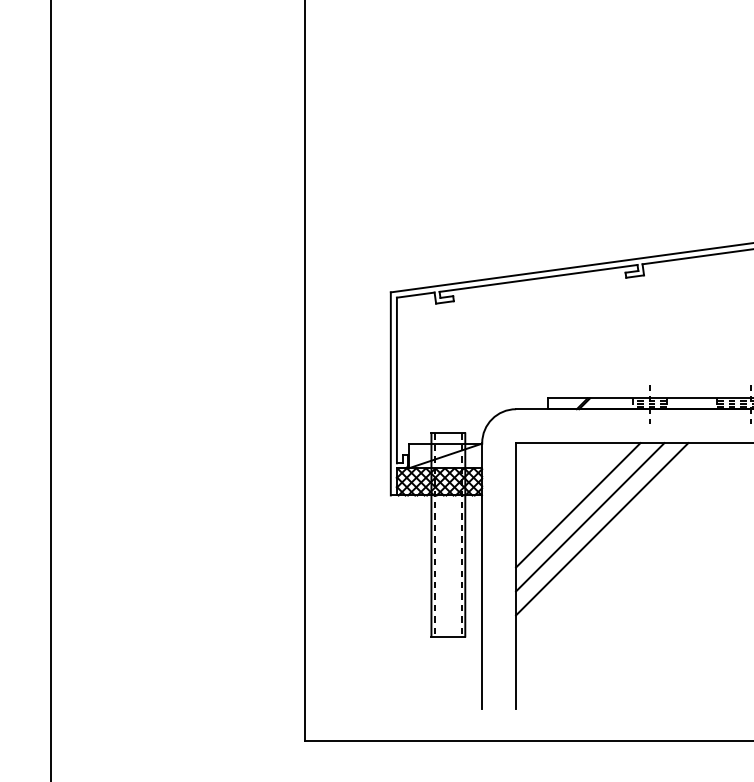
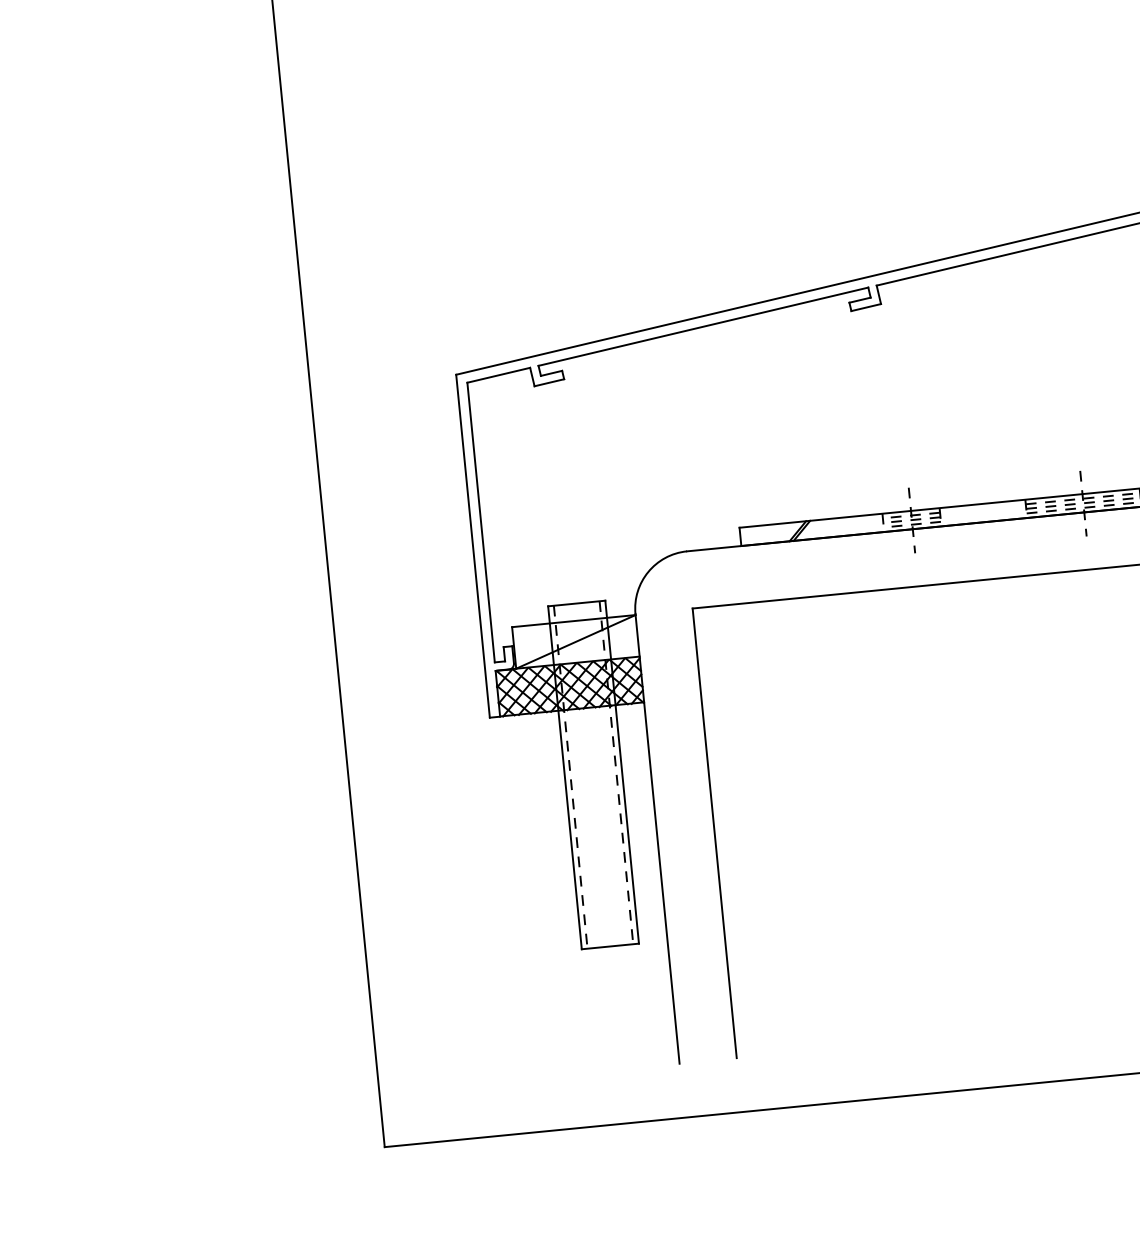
line: (578, 505) -> (808, 703), removed
line: (590, 517) -> (830, 721), removed
line: (602, 529) -> (852, 740), removed

